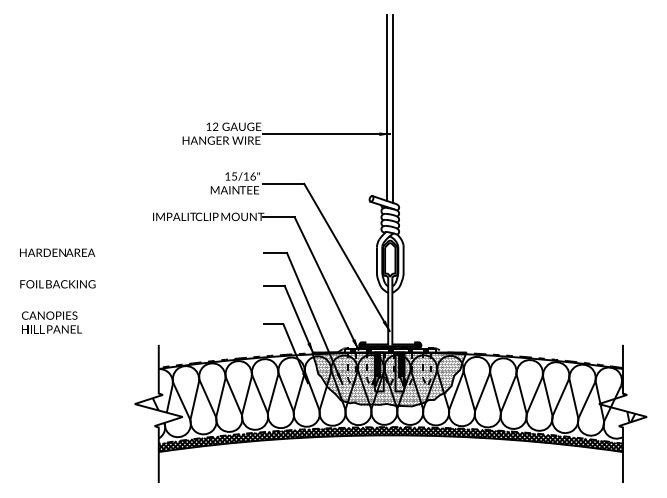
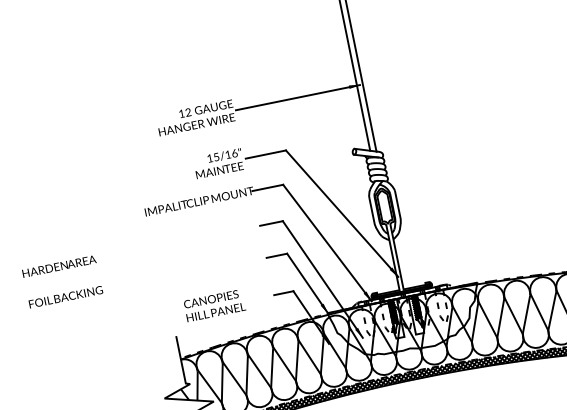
text: (51, 322) -> (214, 305), moved
hatch: (388, 379) -> (406, 324), removed

